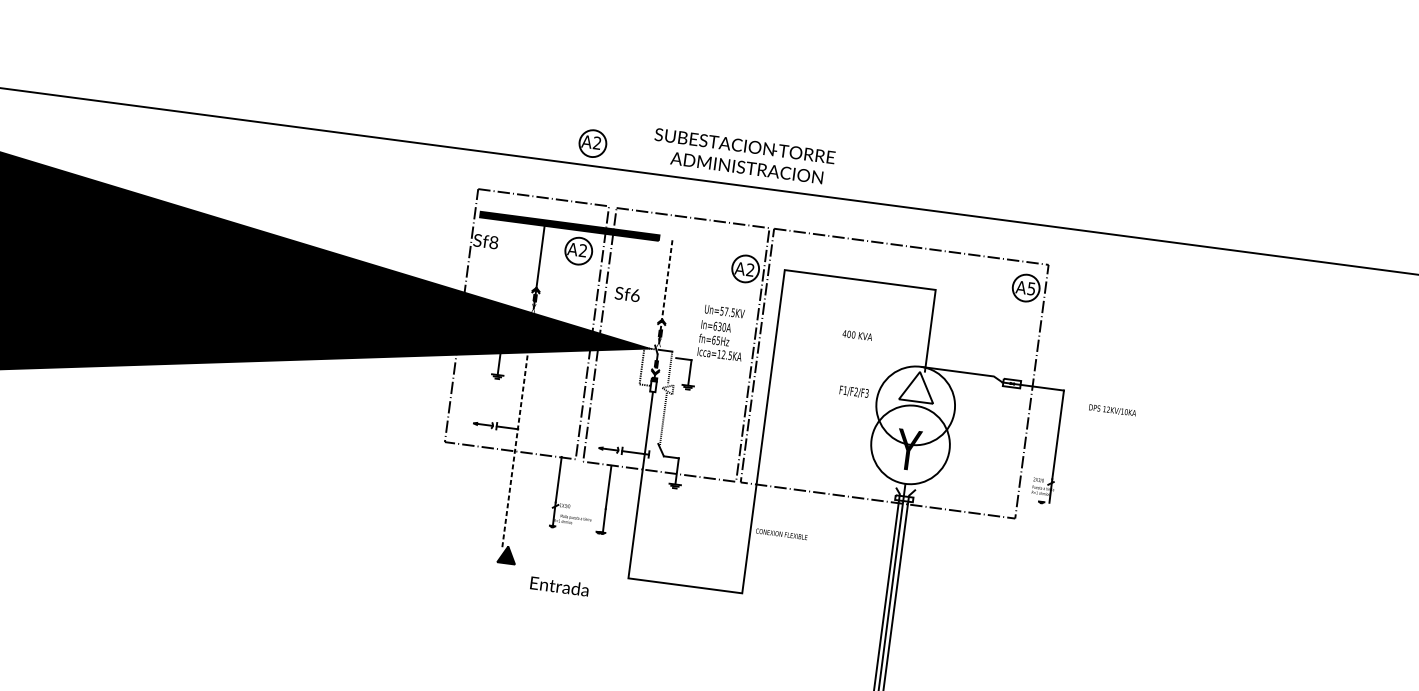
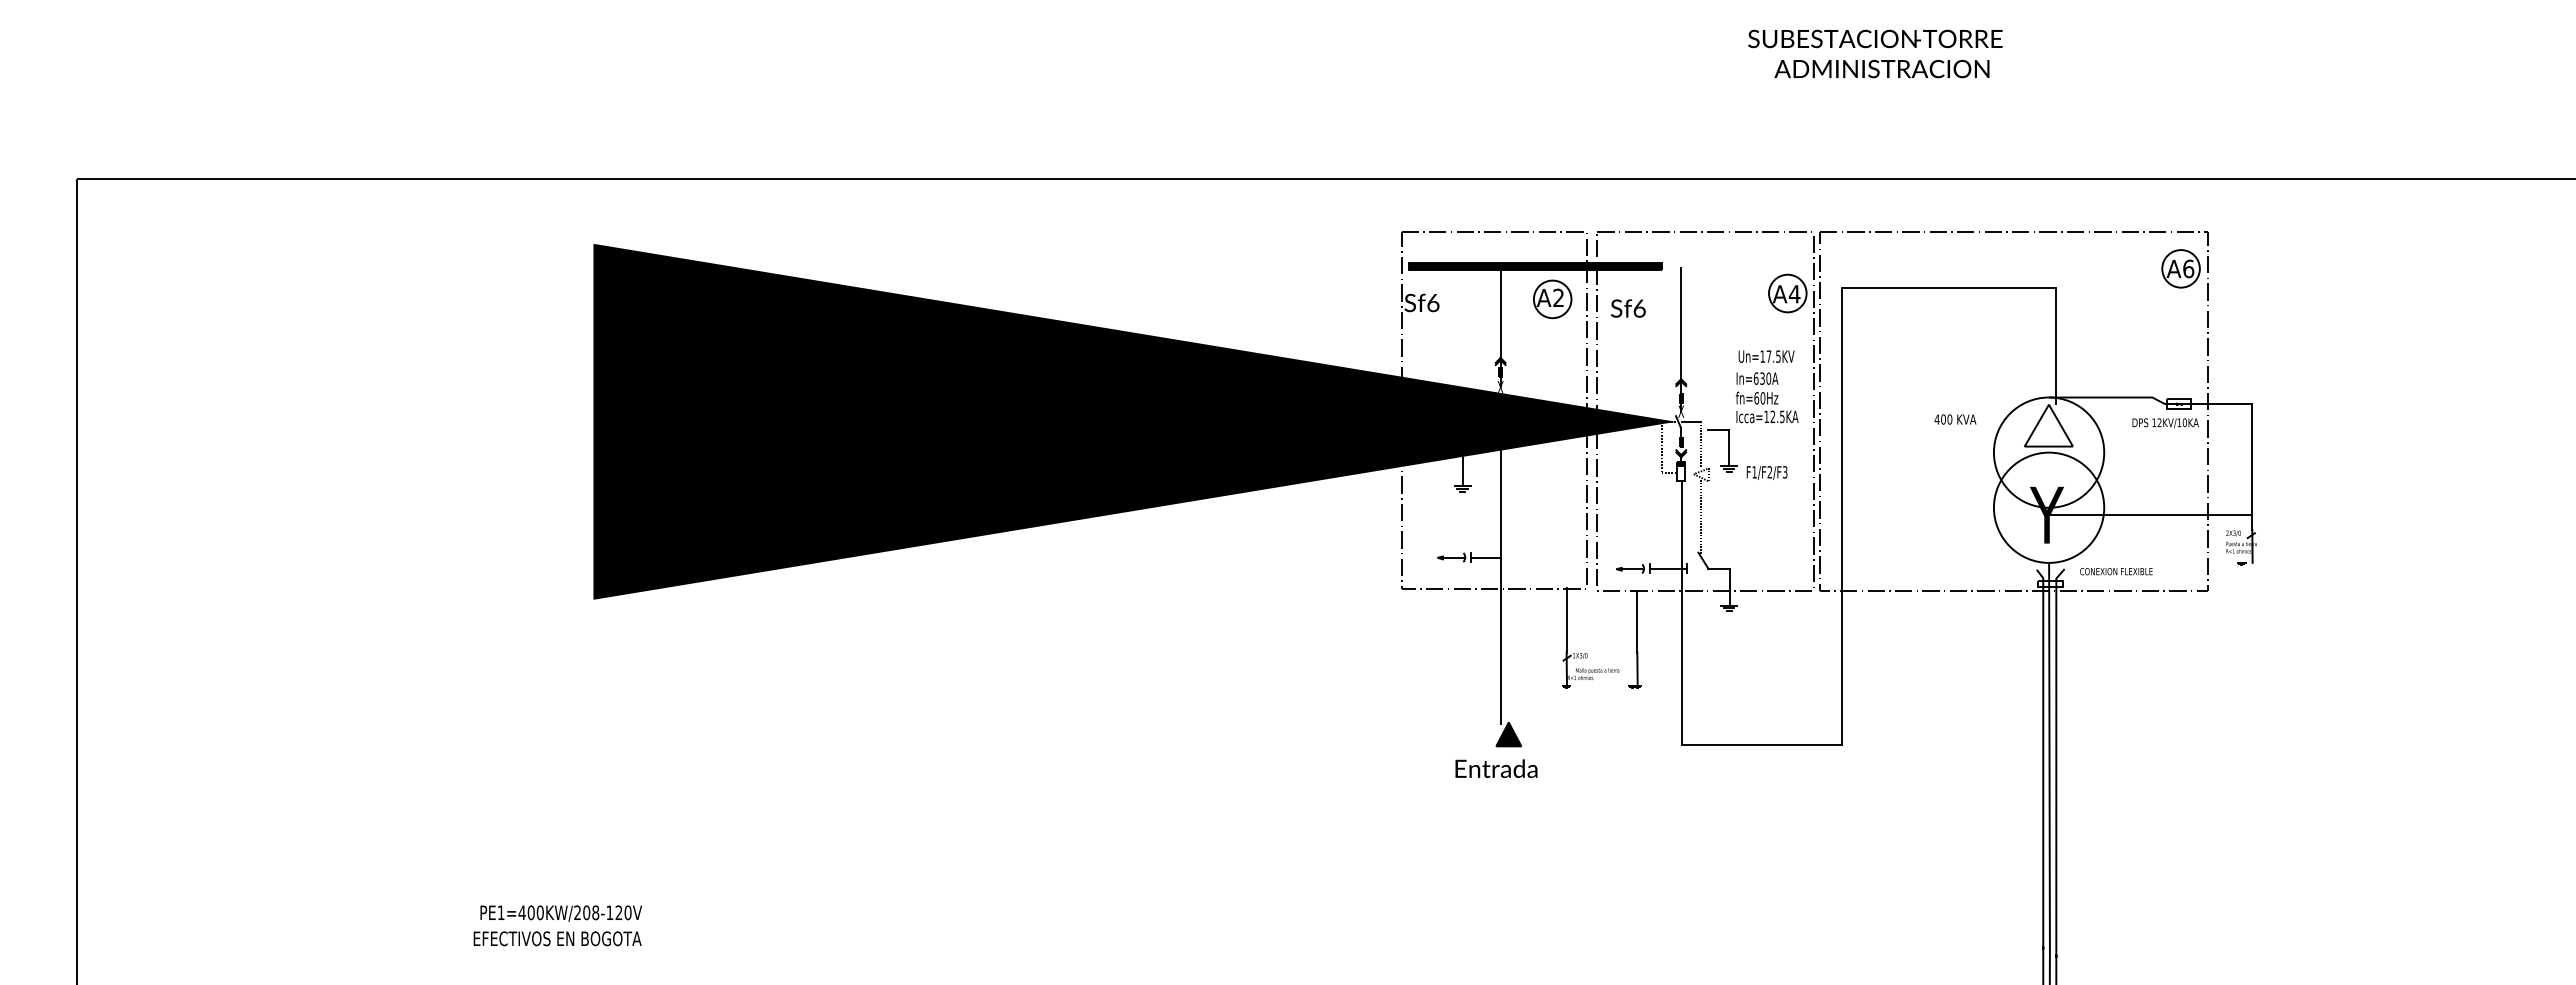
part: (592, 143) -> (1552, 147), removed
text: (743, 156) -> (1875, 53), moved
text: (494, 242) -> (1433, 302), Sf8 -> Sf6
text: (750, 270) -> (1794, 294), A2 -> A4
line: (666, 285) -> (1680, 330), dashed -> solid
text: (1031, 288) -> (2188, 268), A5 -> A6
text: (627, 294) -> (1628, 308), moved
text: (721, 311) -> (1762, 356), Un=57.5KV -> Un=17.5KV
text: (857, 335) -> (1955, 419), moved
text: (717, 340) -> (1762, 398), fn=65Hz -> fn=60Hz
text: (853, 391) -> (1766, 472), moved
text: (1112, 410) -> (2165, 423), moved
line: (515, 443) -> (1500, 578), dashed -> solid
line: (981, 459) -> (2150, 514), added
text: (781, 534) -> (2116, 571), moved
text: (559, 586) -> (1496, 768), moved

